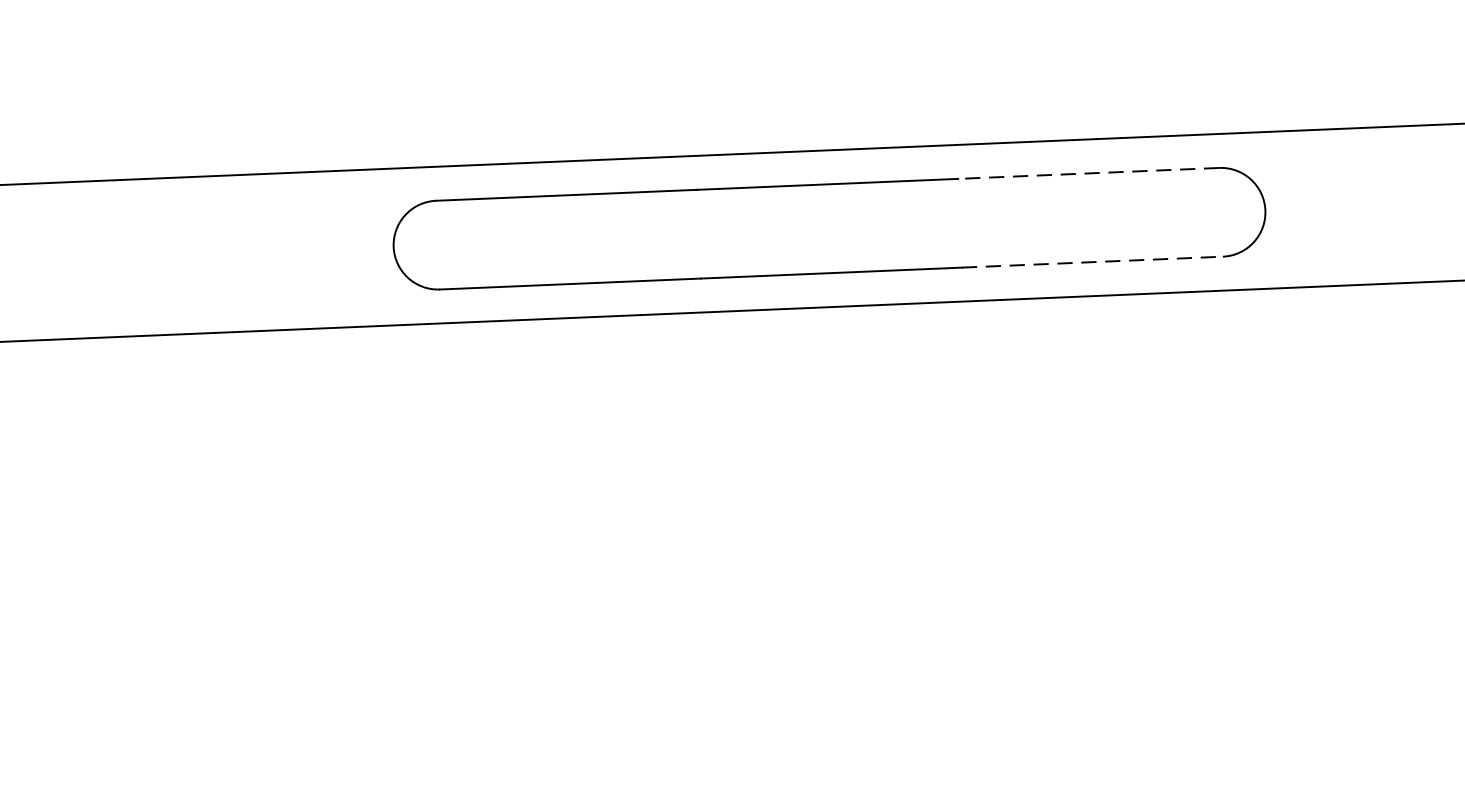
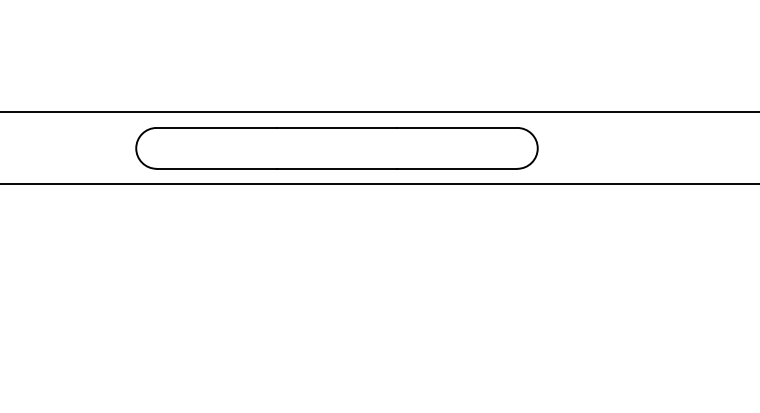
line: (1087, 172) -> (456, 127), dashed -> solid
line: (1092, 261) -> (457, 168), dashed -> solid

